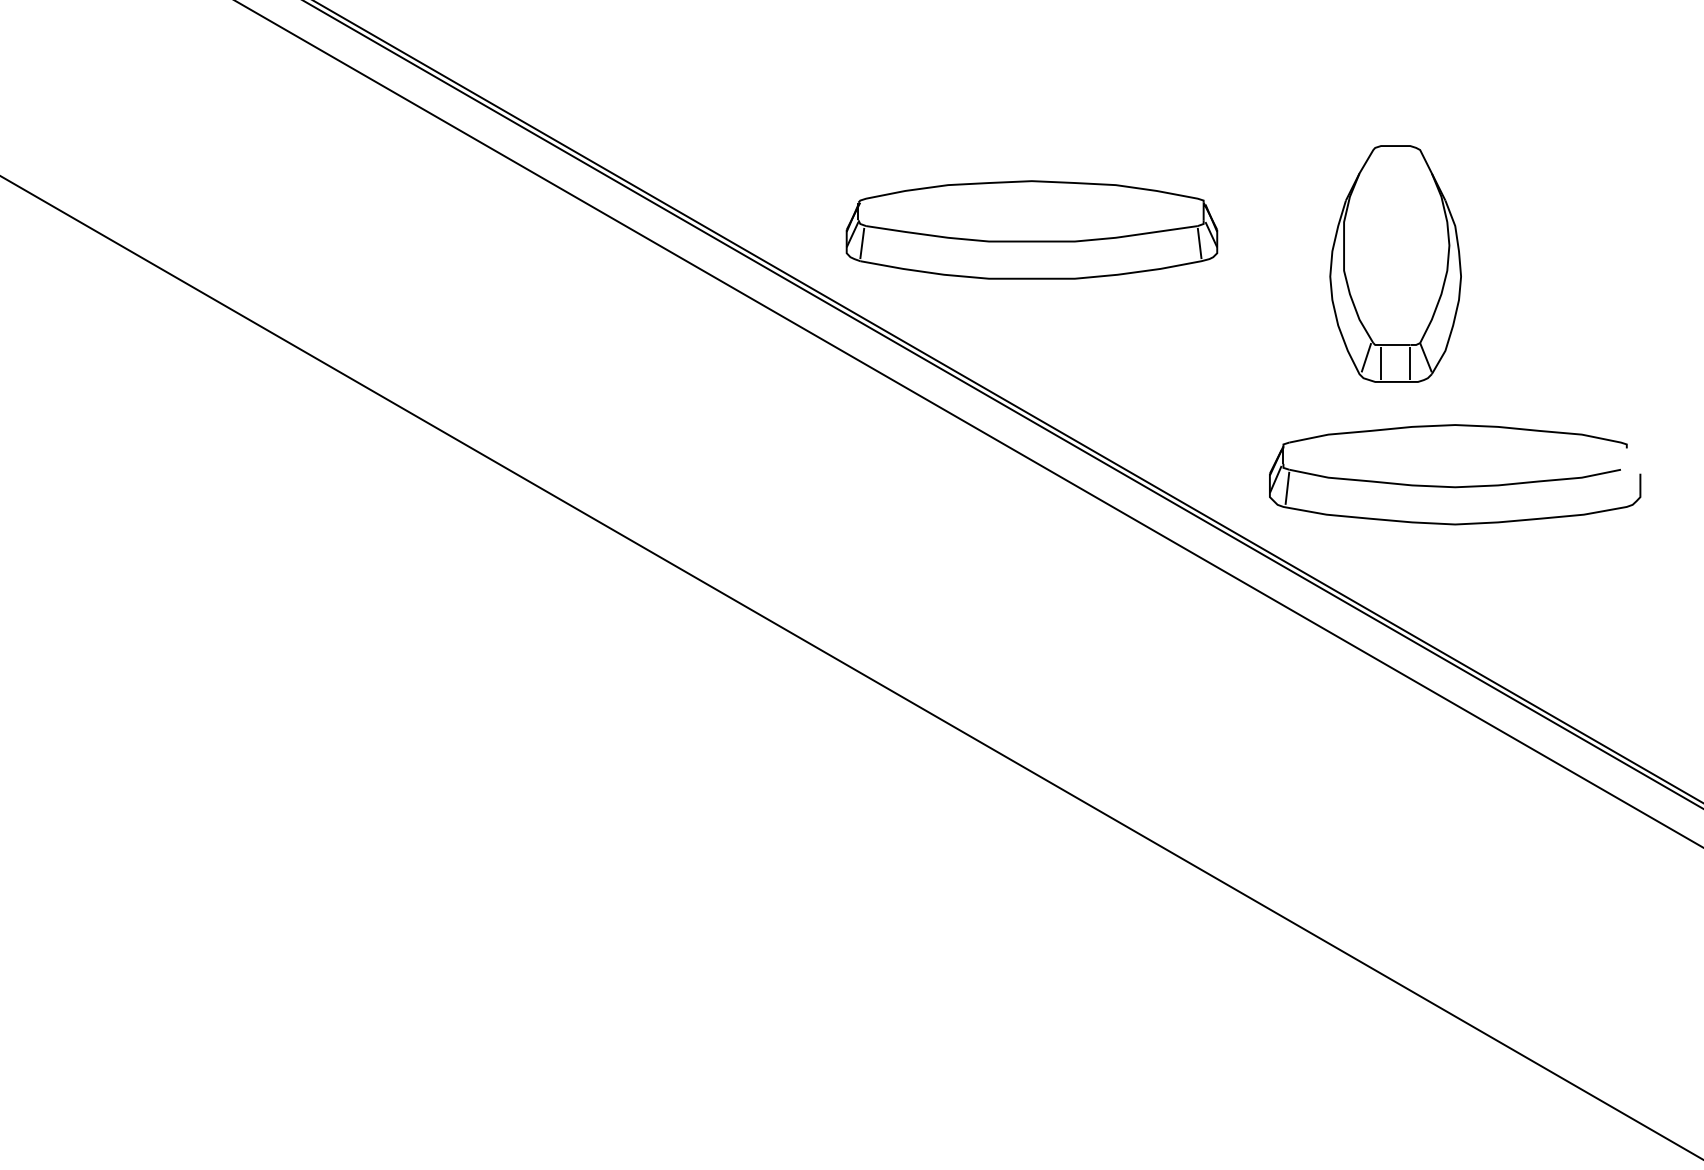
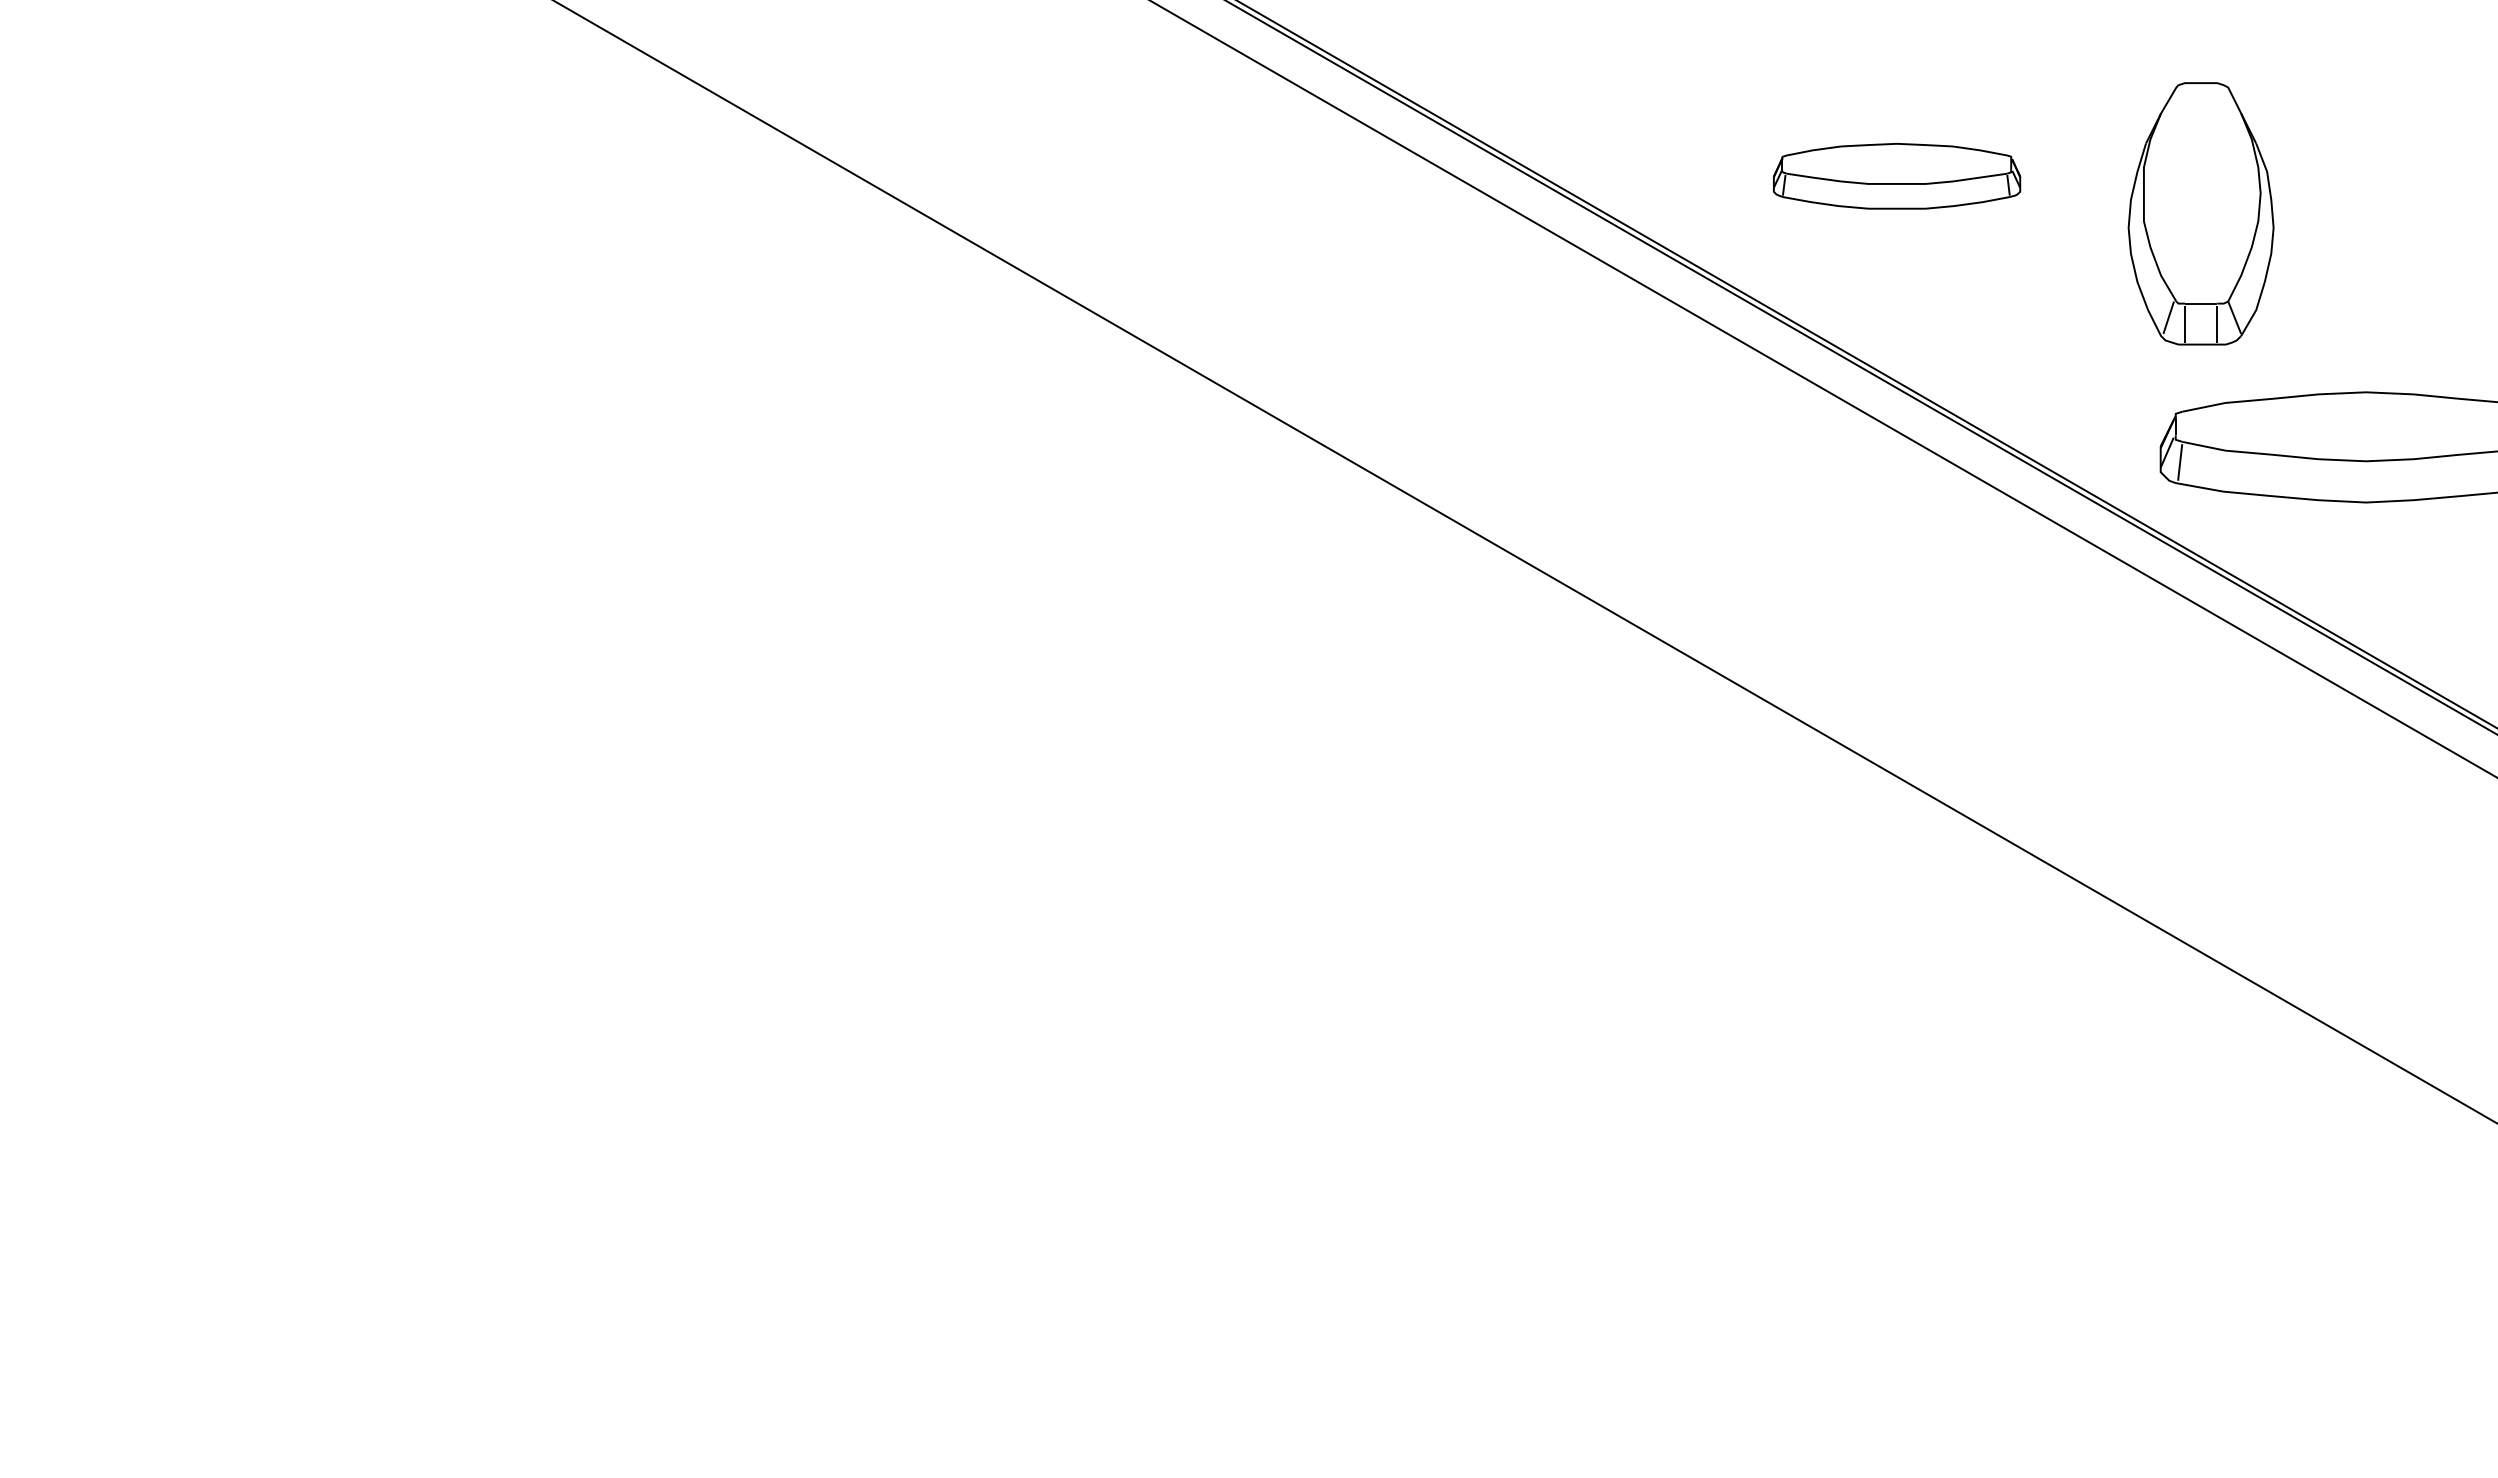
part: (1031, 230) -> (1896, 176), size x0.6
part: (1395, 263) -> (2200, 213), moved

